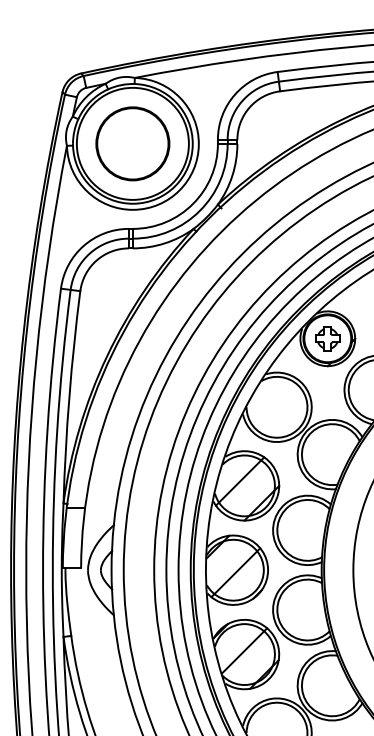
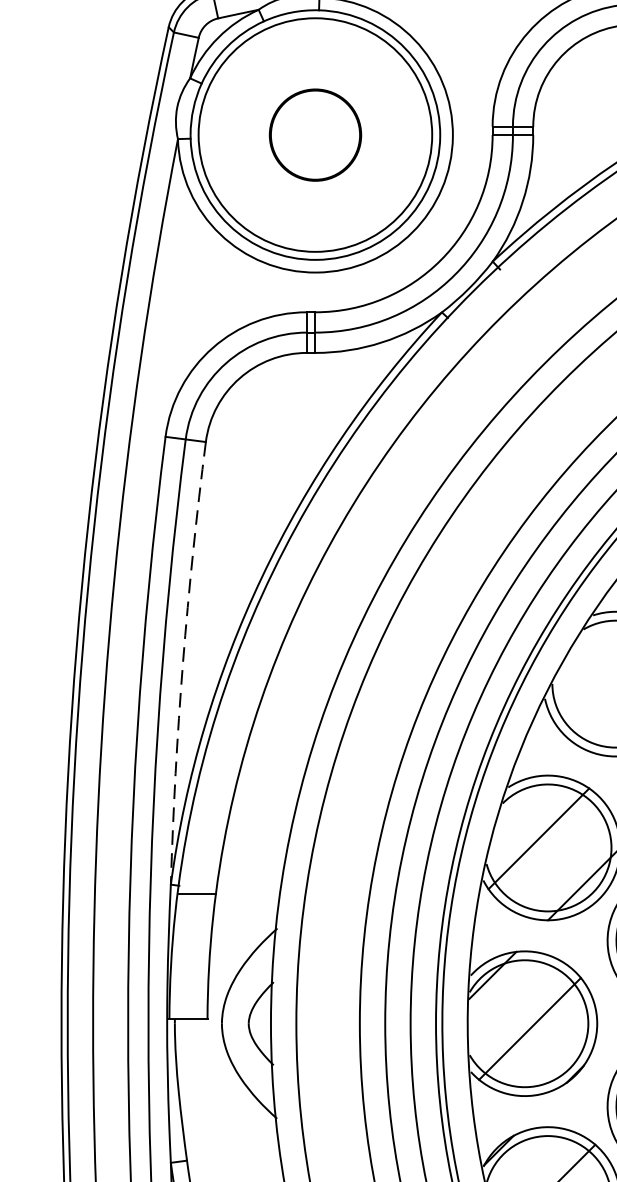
circle: (132, 143) -> (314, 134), size x0.6
arc: (69, 397) -> (183, 663), solid -> dashed

